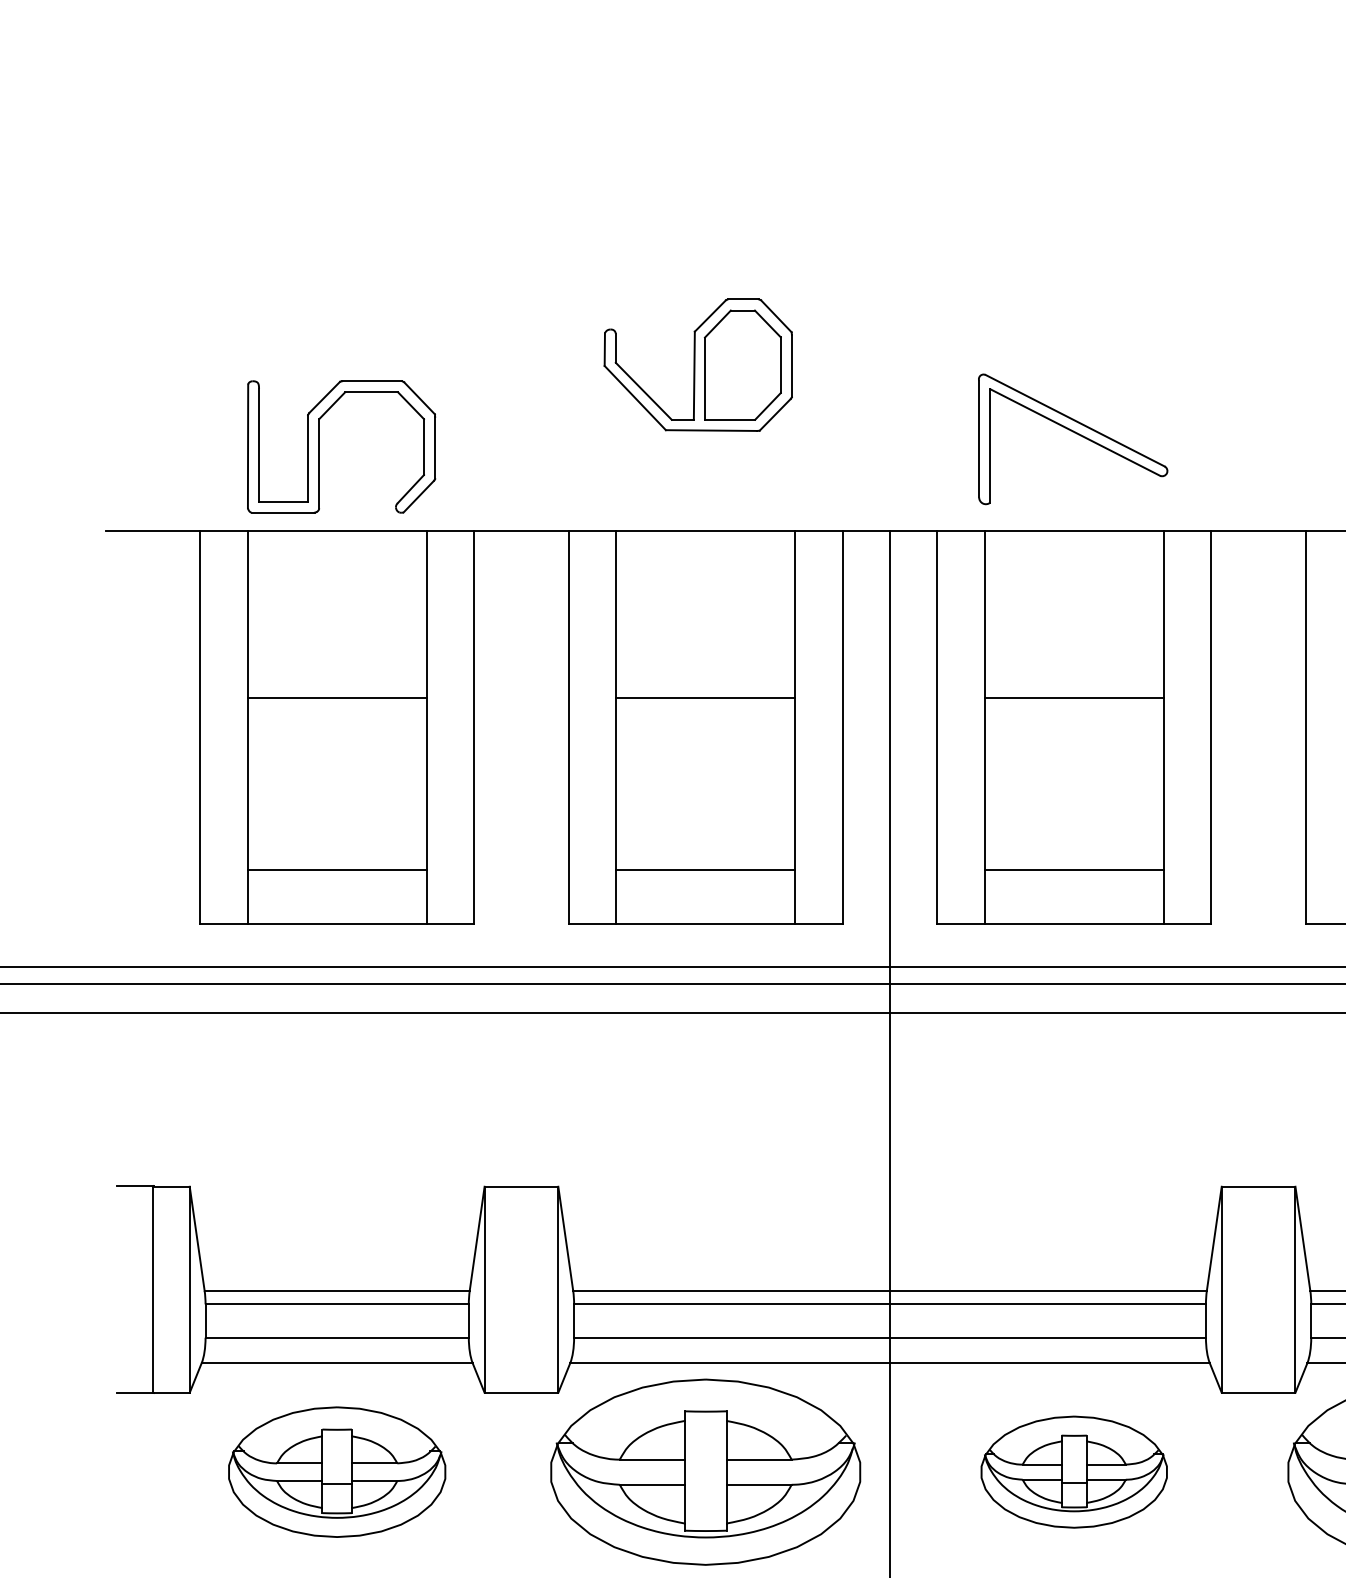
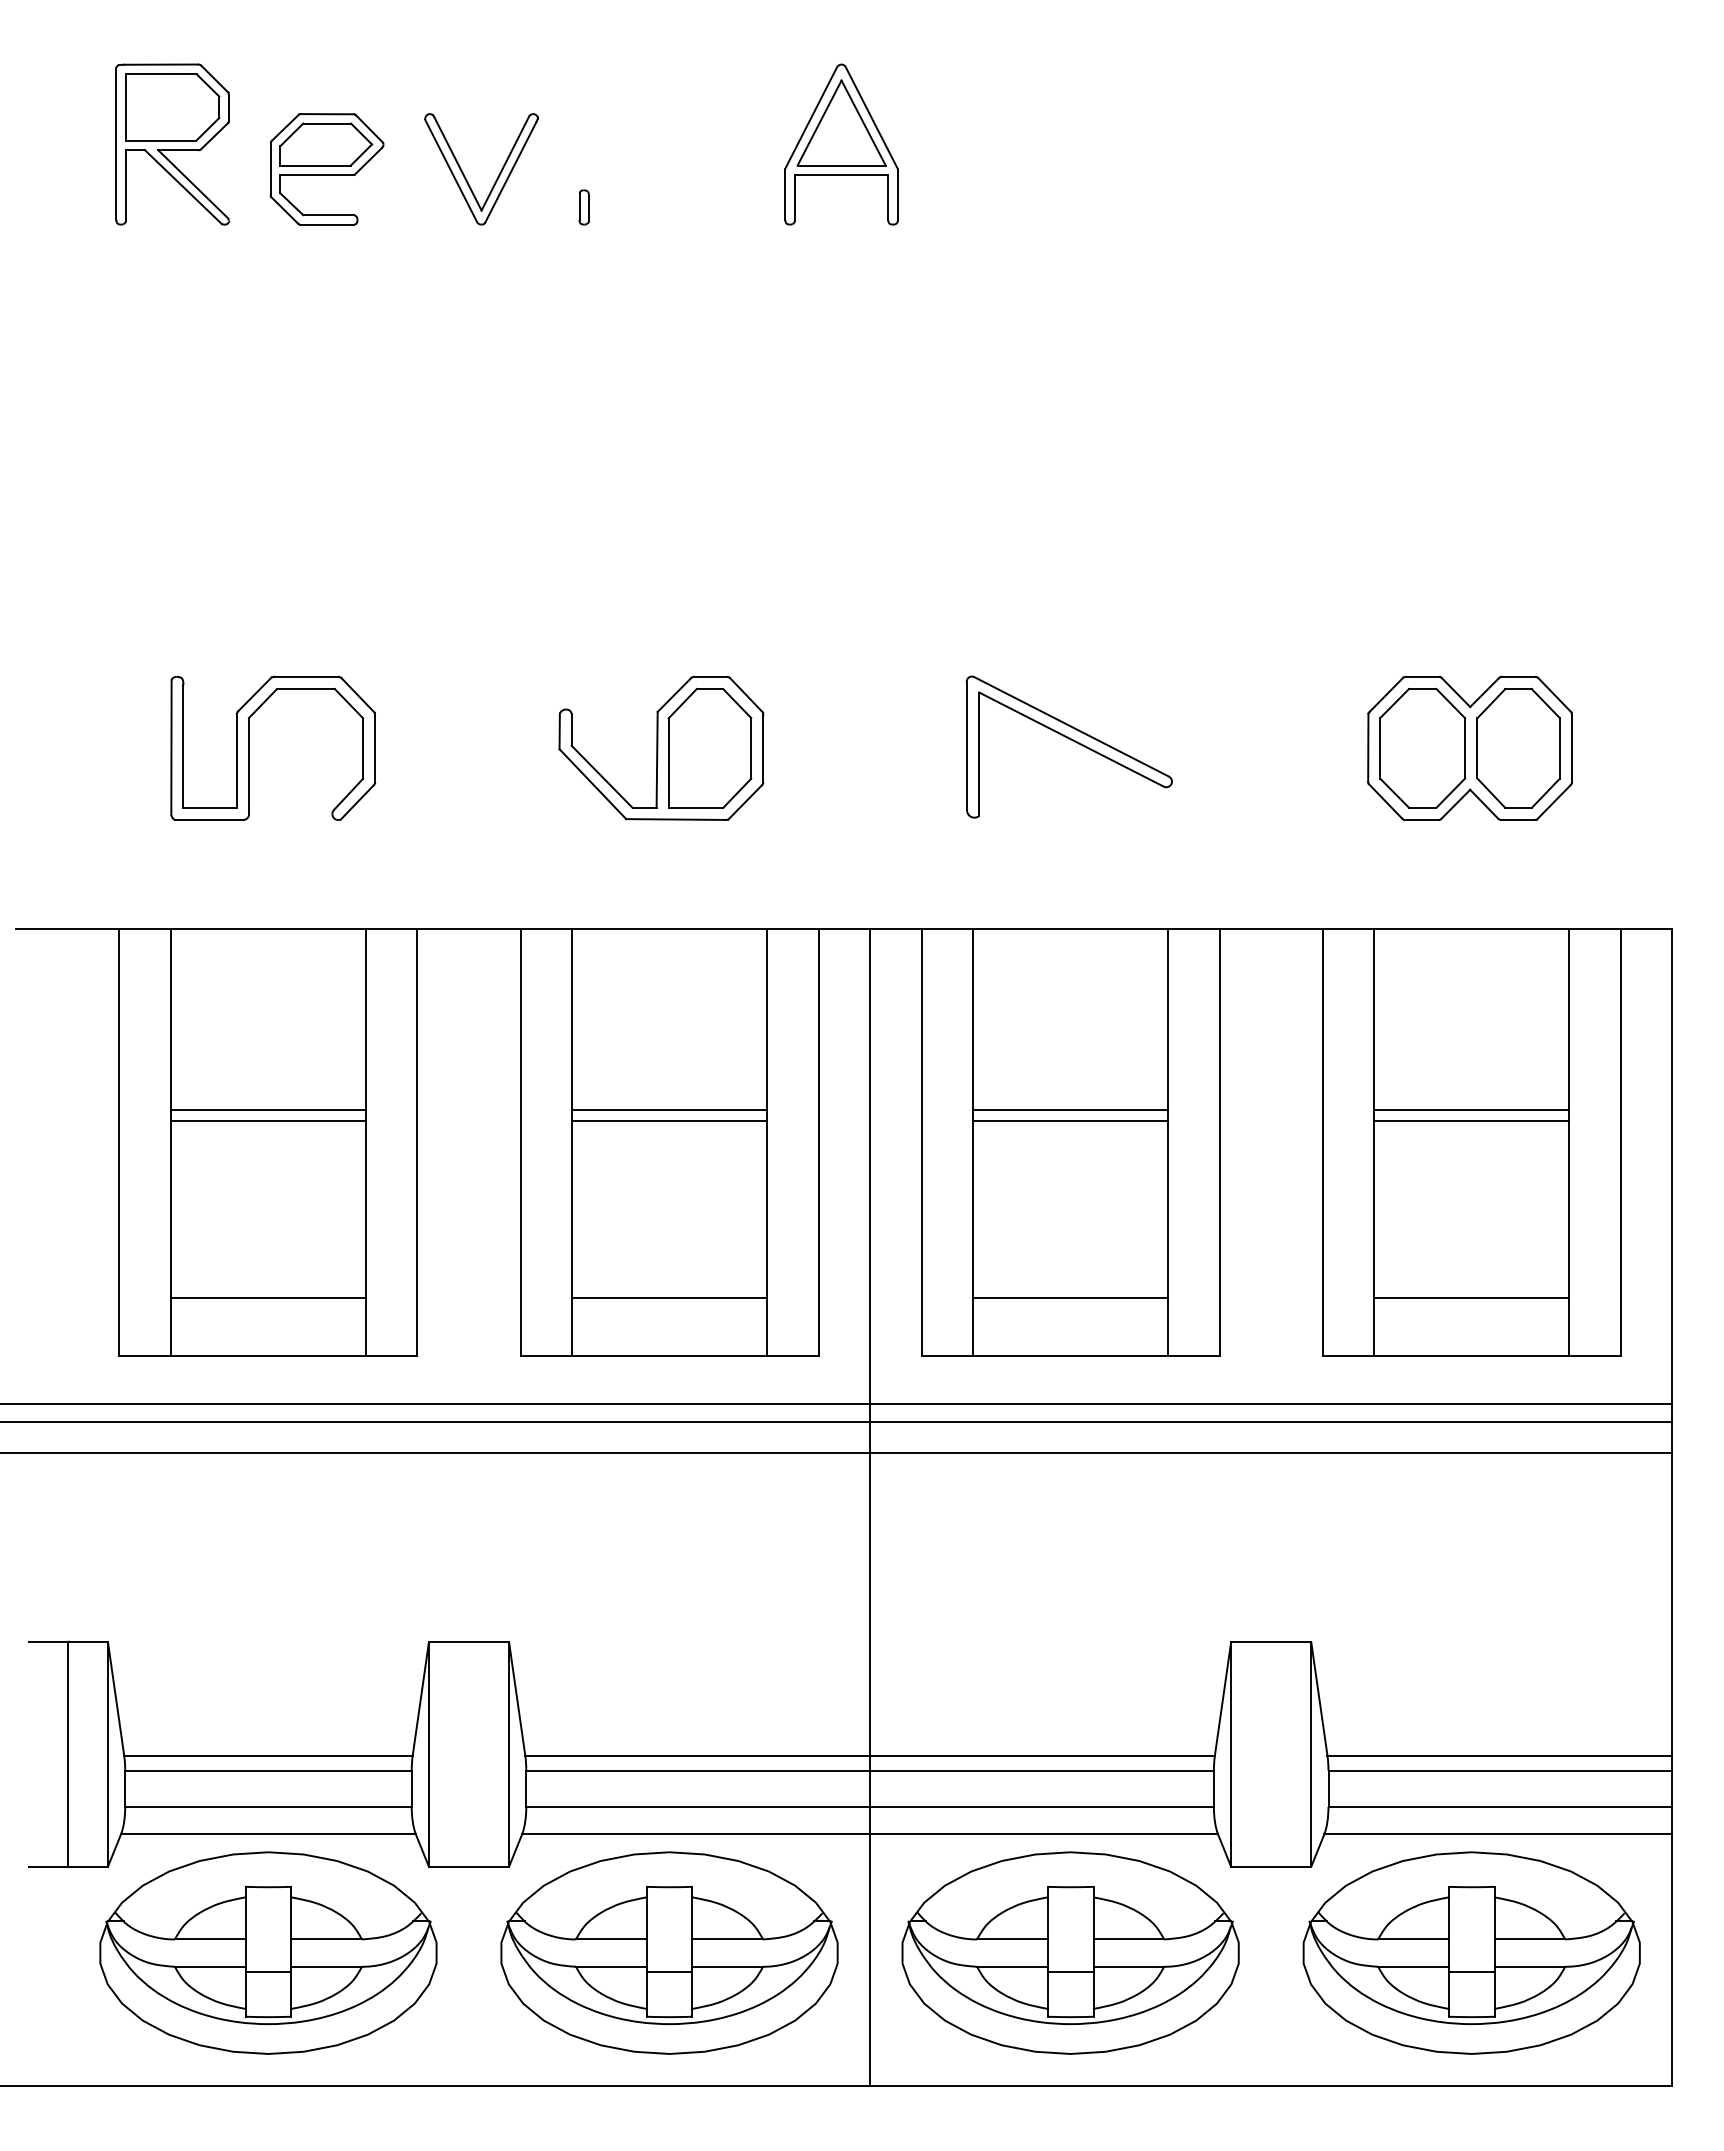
part: (1074, 433) -> (1070, 740), moved
part: (319, 446) -> (249, 747), moved
line: (337, 708) -> (268, 1121), added
line: (705, 708) -> (669, 1121), added
line: (1074, 708) -> (1070, 1121), added
part: (337, 1471) -> (268, 1952), size x1.43
part: (1074, 1471) -> (1070, 1952), size x1.67
line: (705, 1490) -> (669, 1972), added

